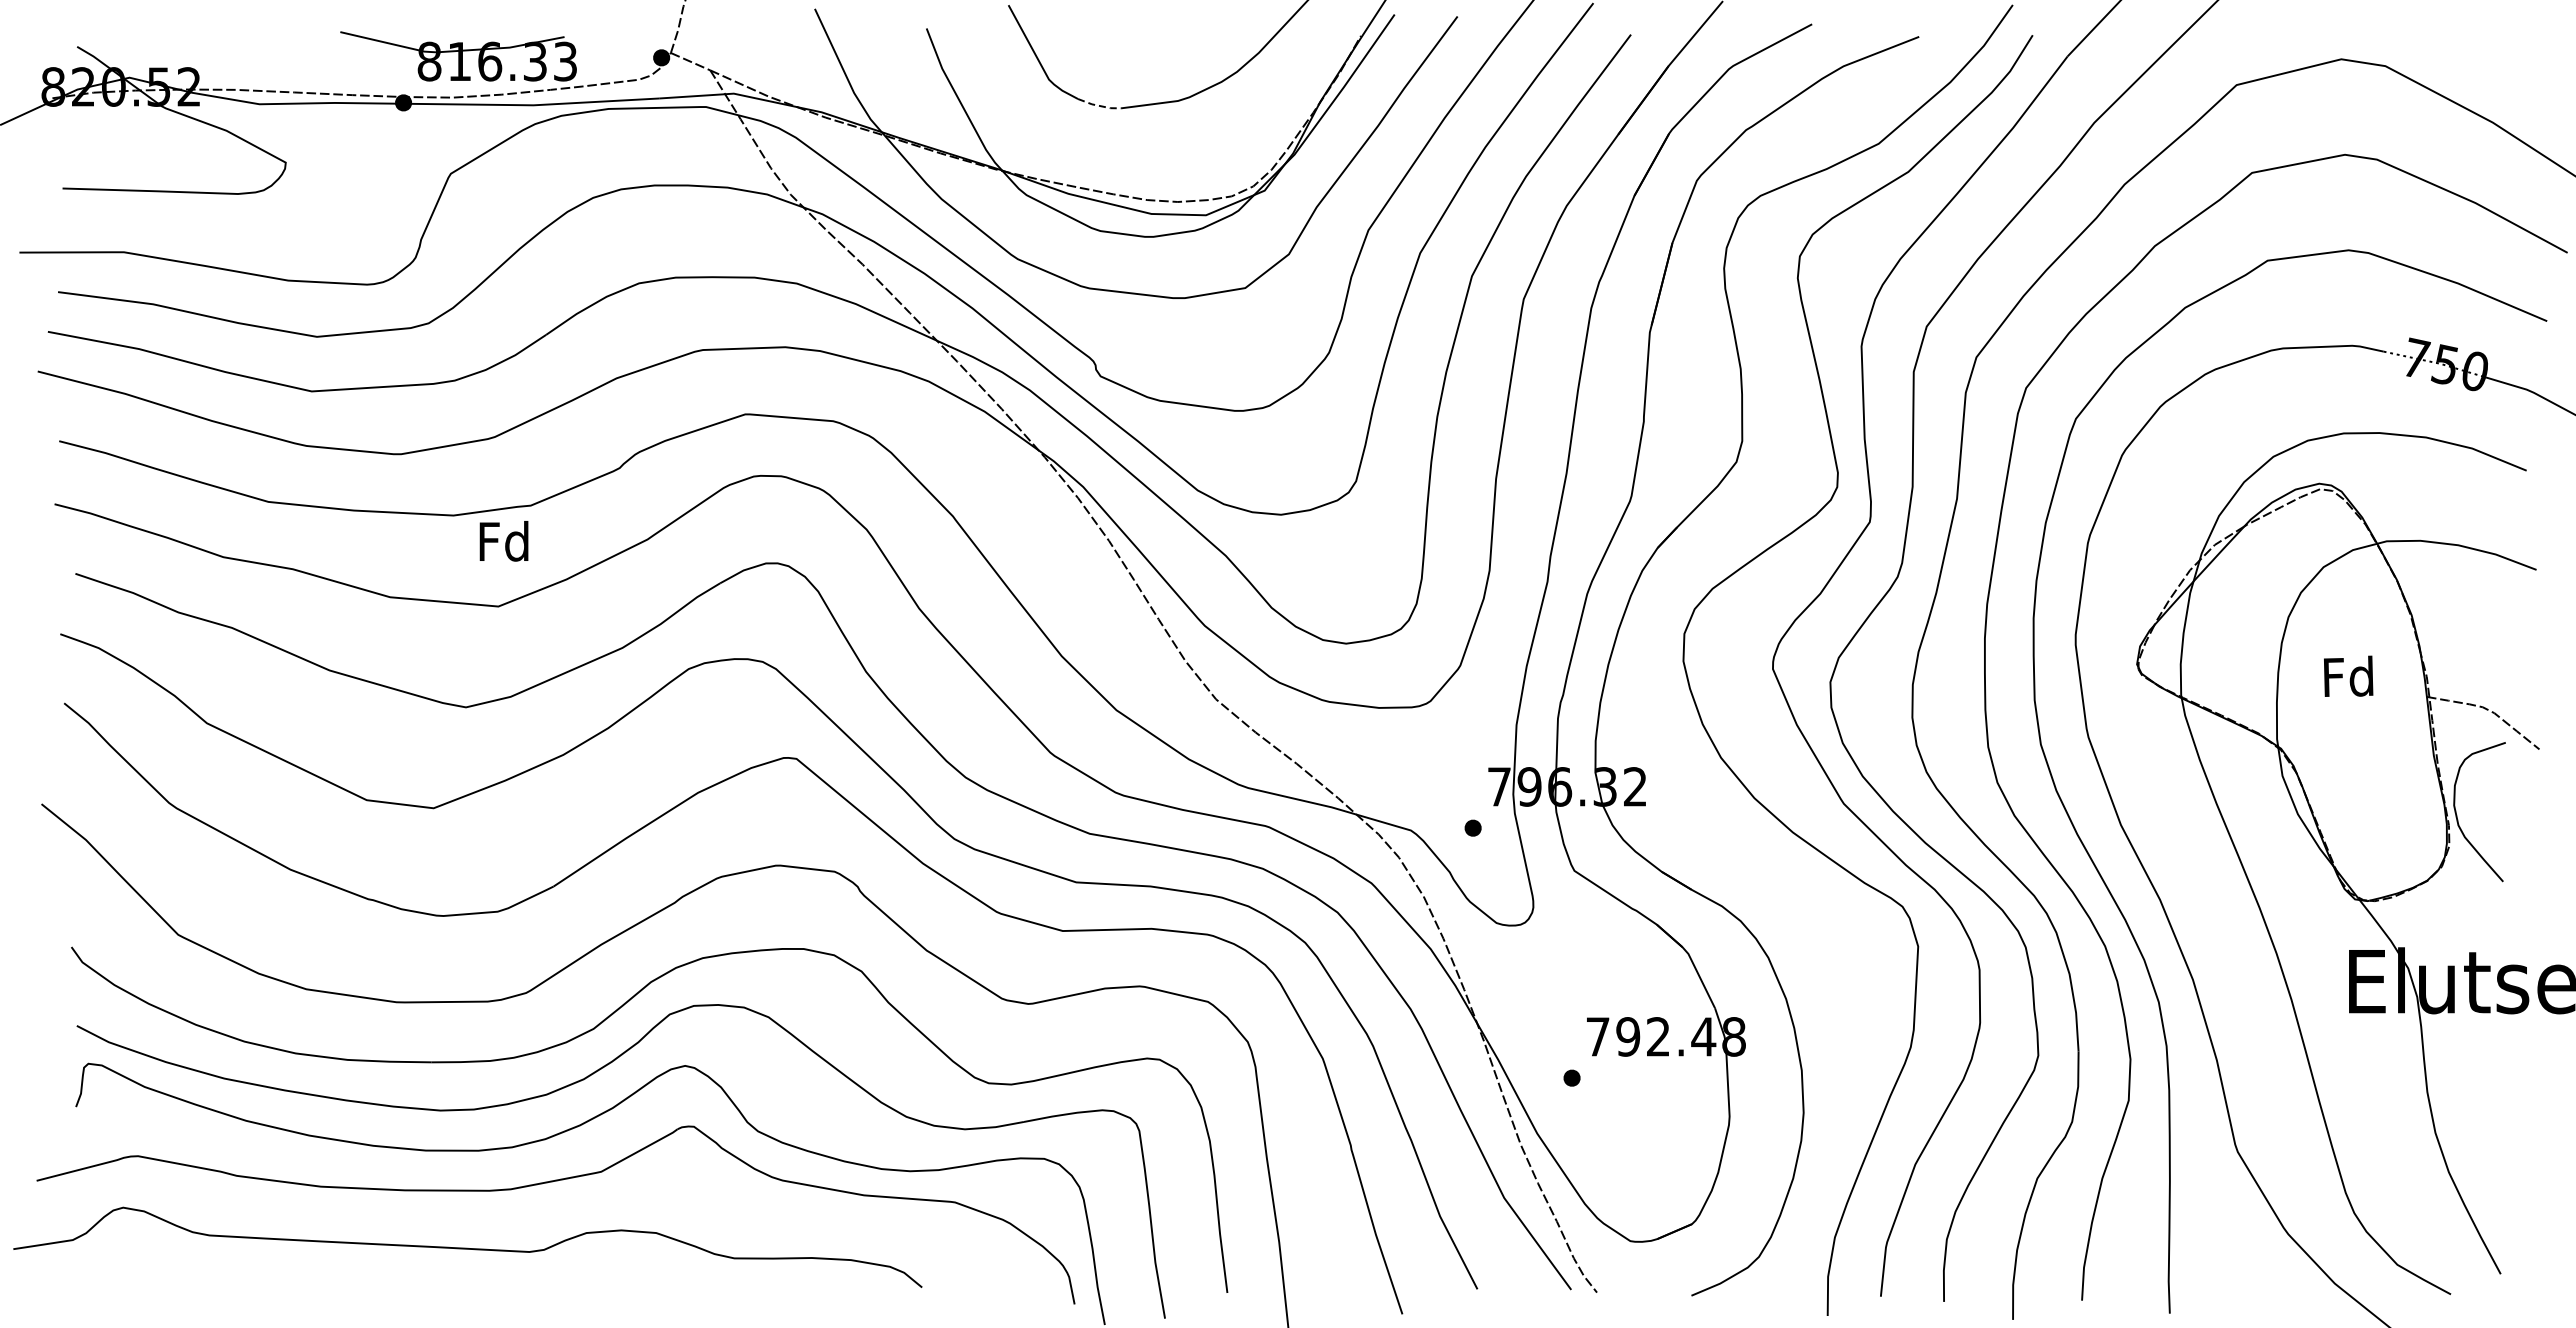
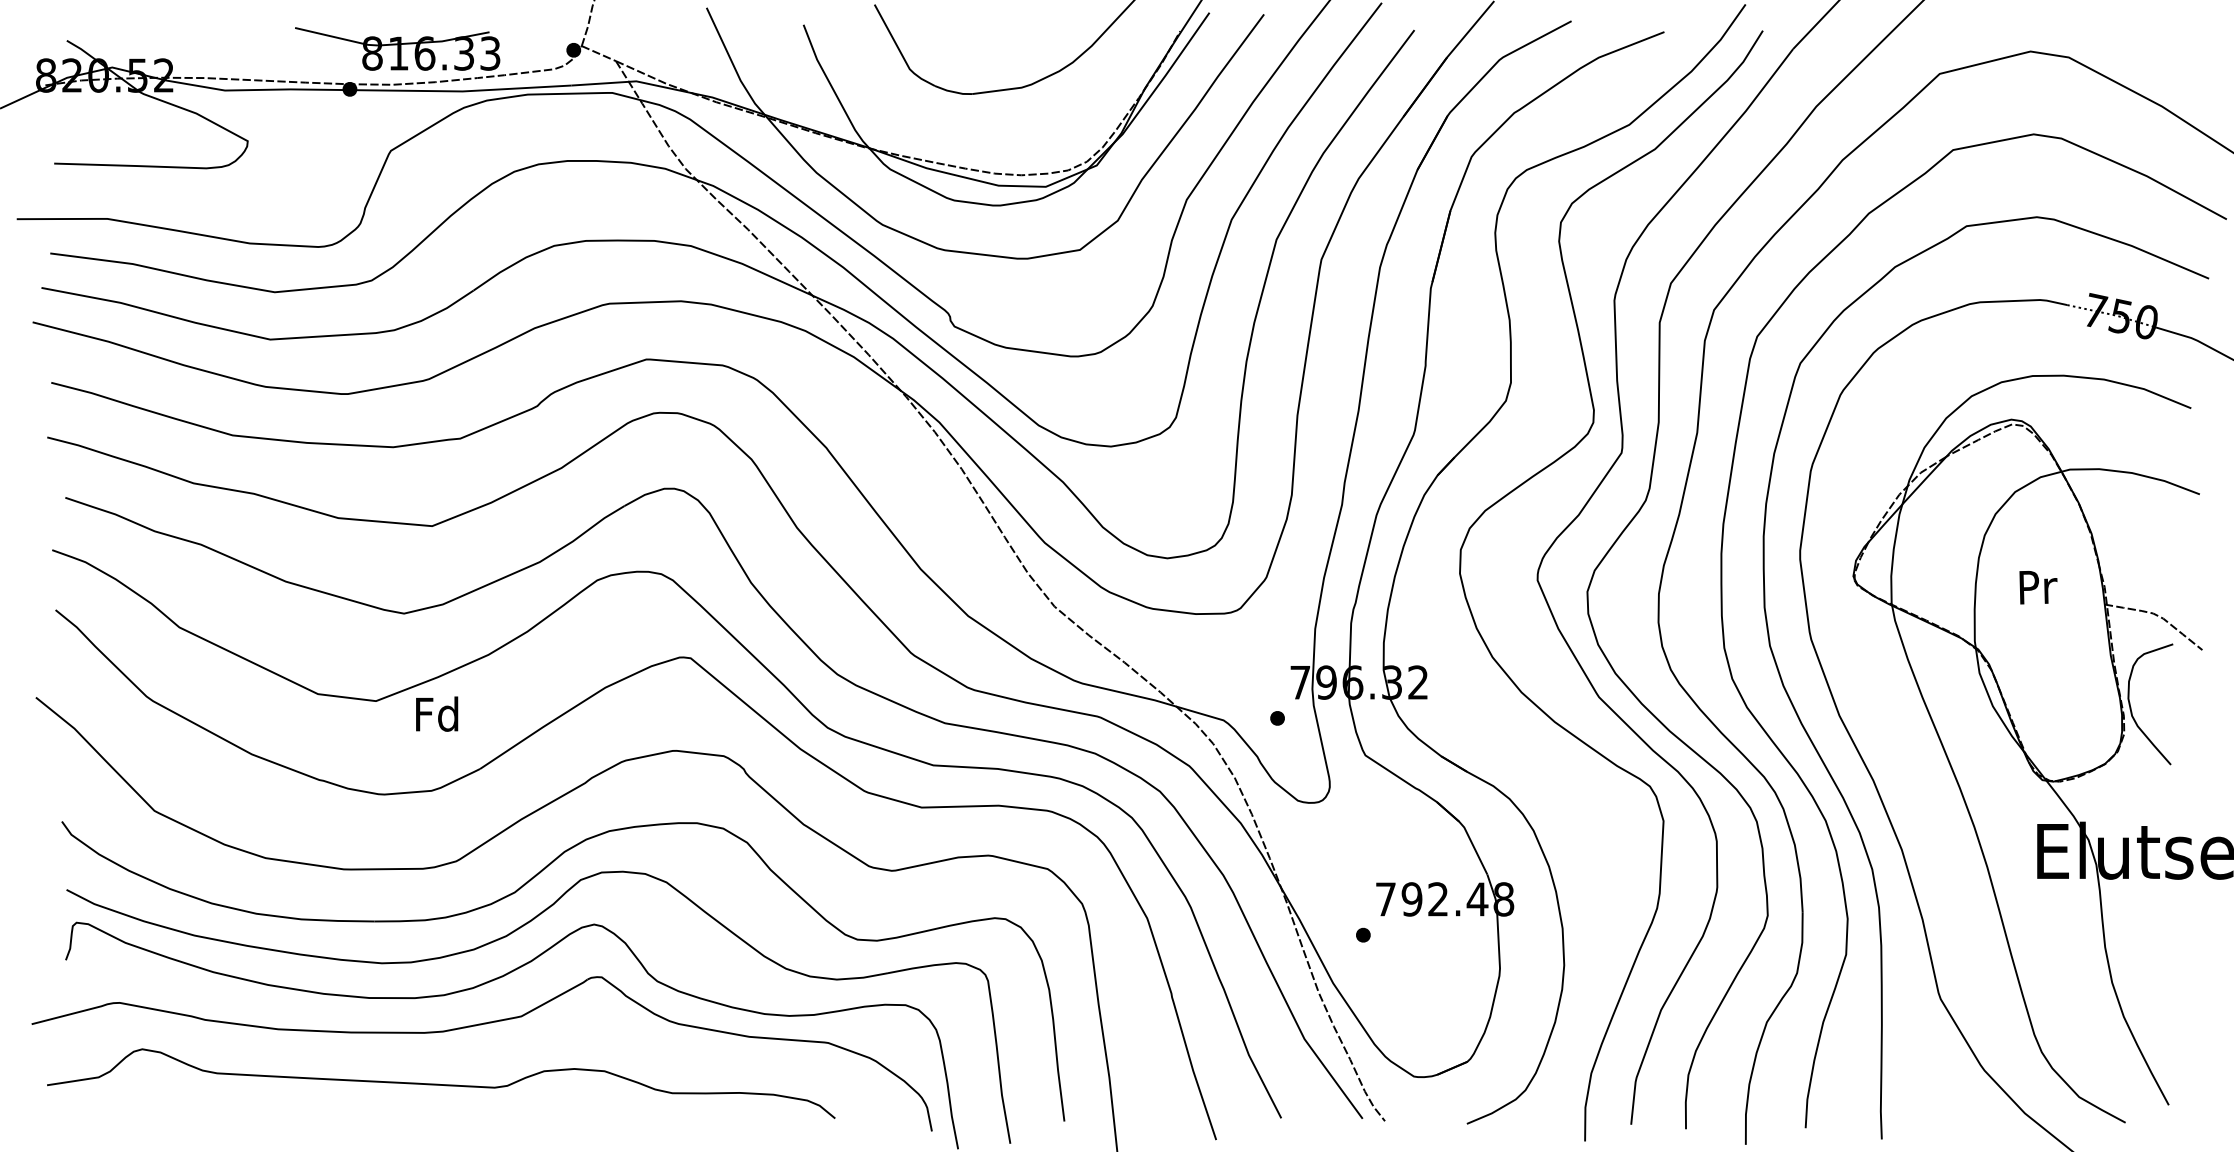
line: (1099, 105) -> (953, 91), dashed -> solid
text: (503, 541) -> (436, 714), moved
text: (2348, 675) -> (2036, 585), Fd -> Pr
curve: (467, 1247) -> (440, 1083), moved

